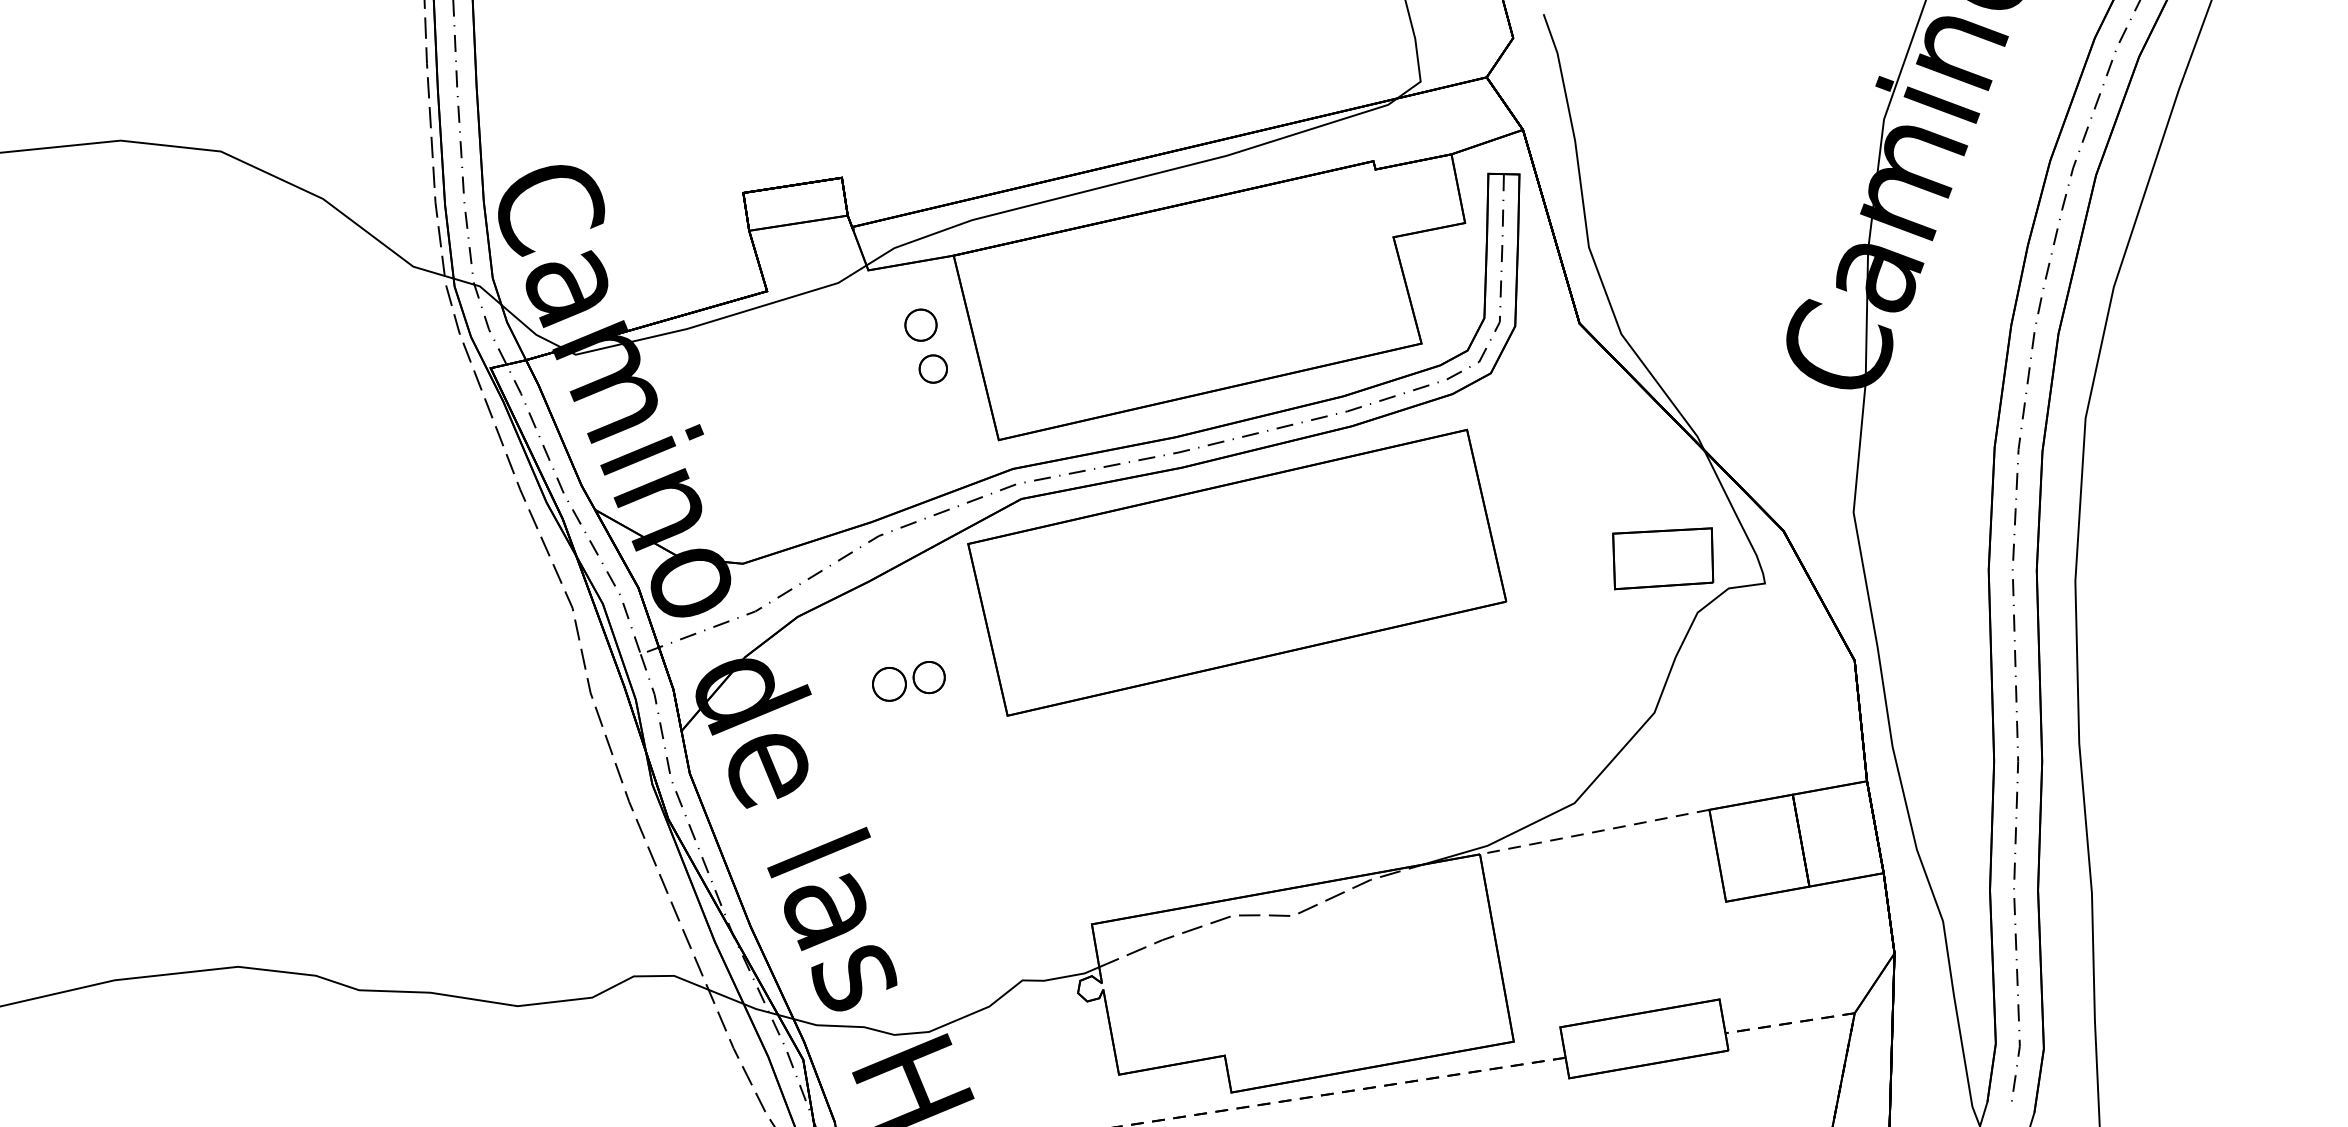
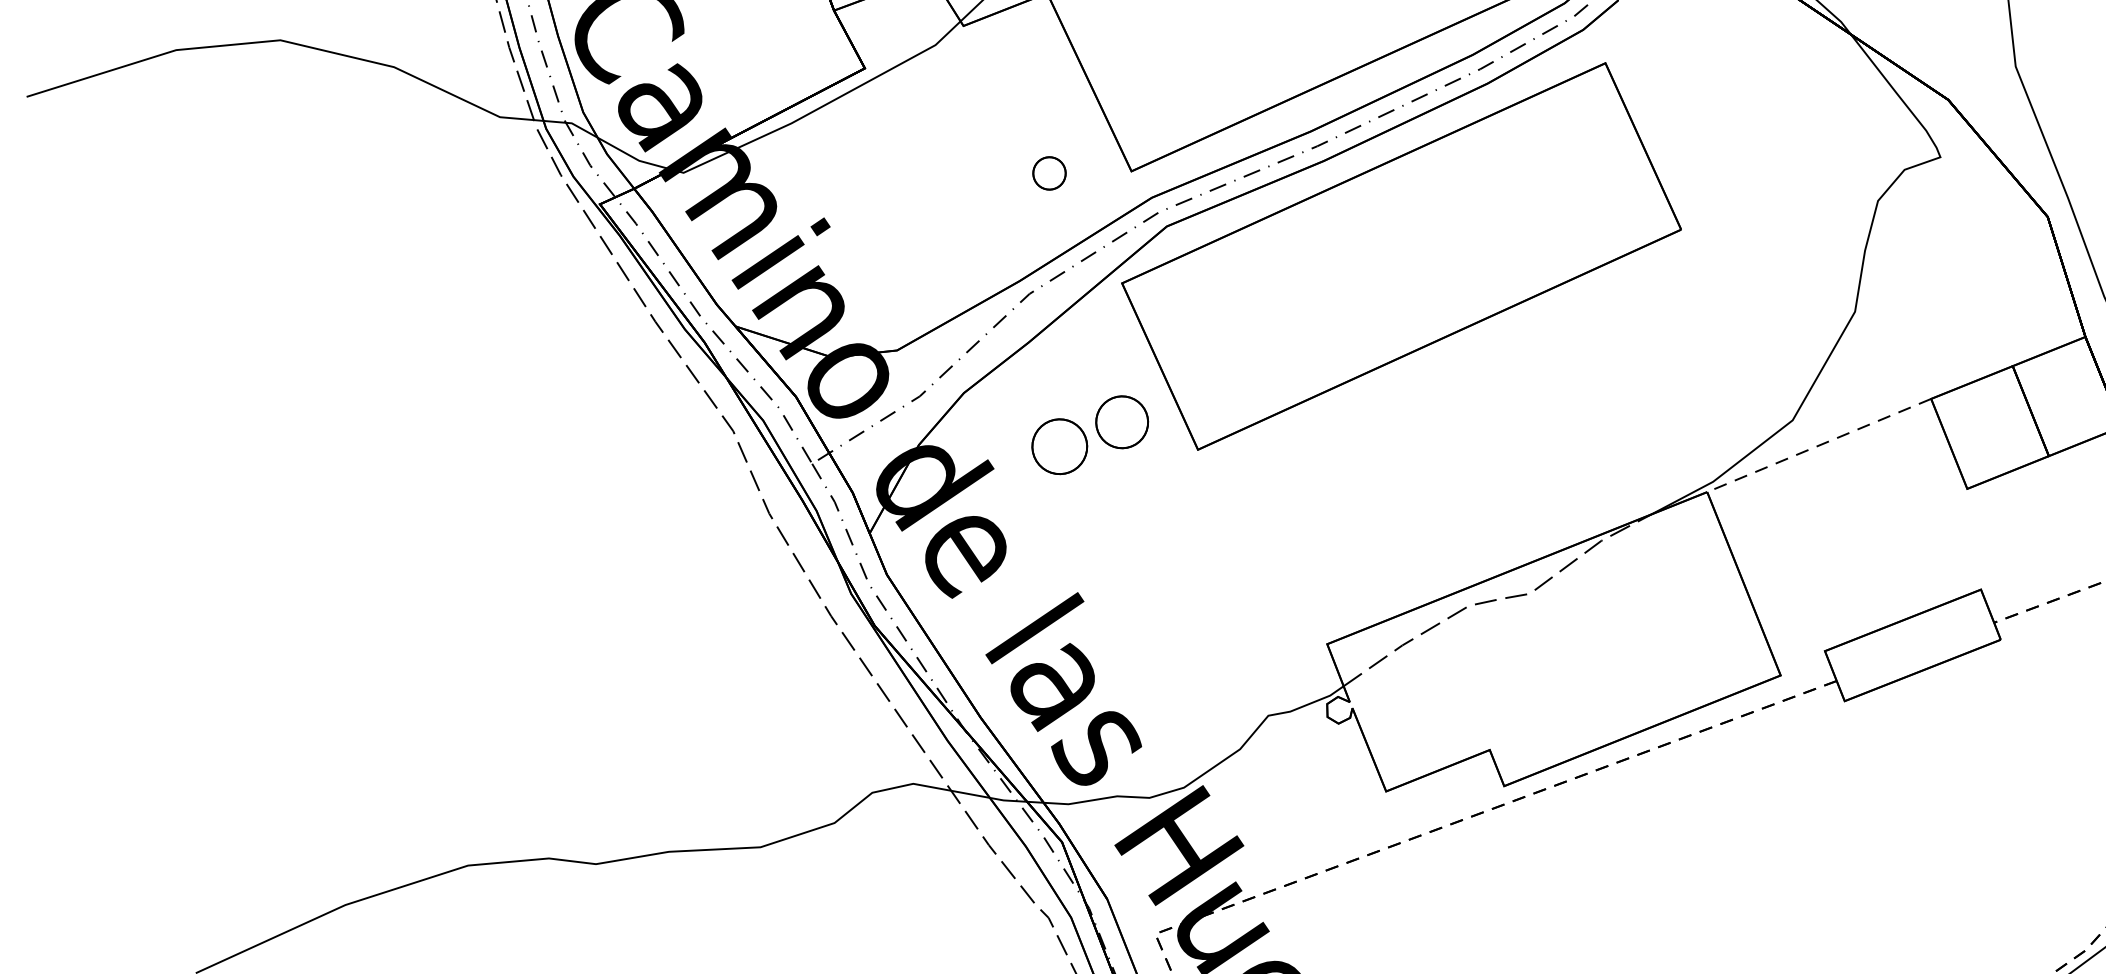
part: (920, 324) -> (1048, 172), moved
part: (932, 368) -> (1049, 112), removed
part: (1663, 558) -> (1832, 152), removed
part: (908, 681) -> (1090, 435), size x1.6

